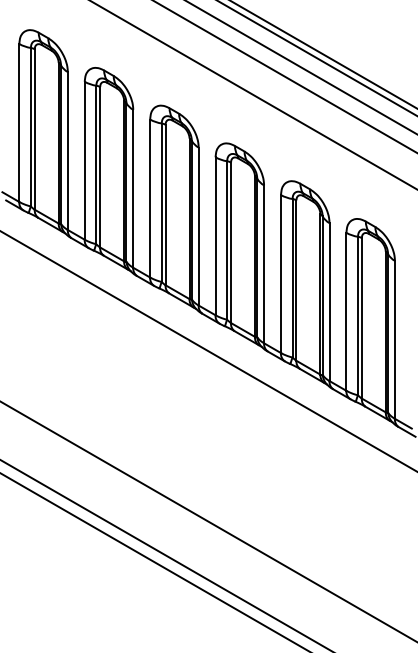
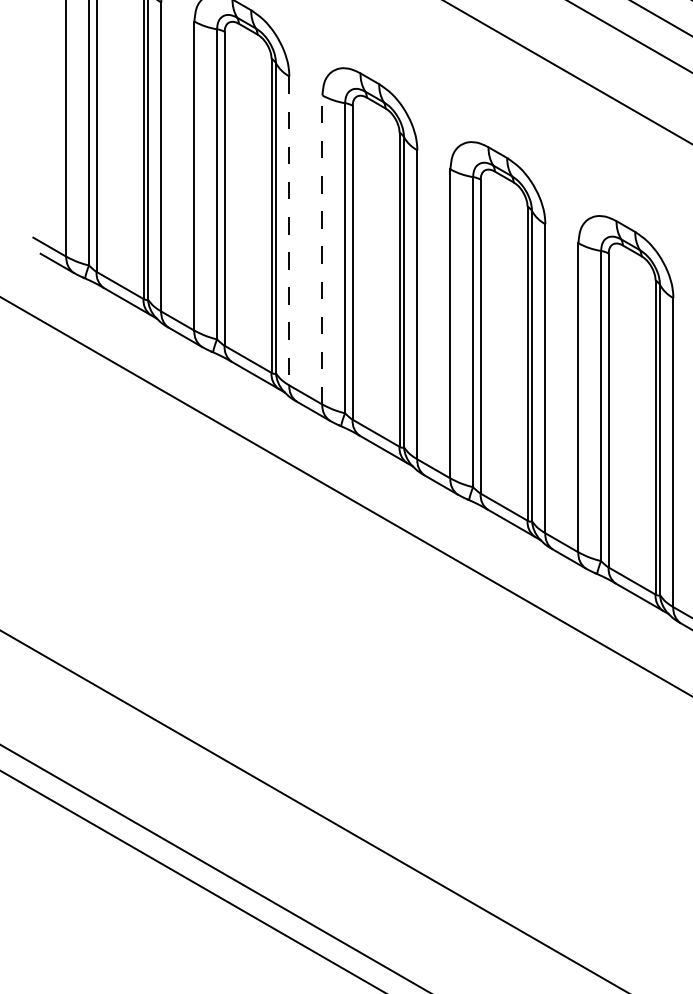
line: (133, 188) -> (289, 230), solid -> dashed
line: (150, 198) -> (323, 249), solid -> dashed

